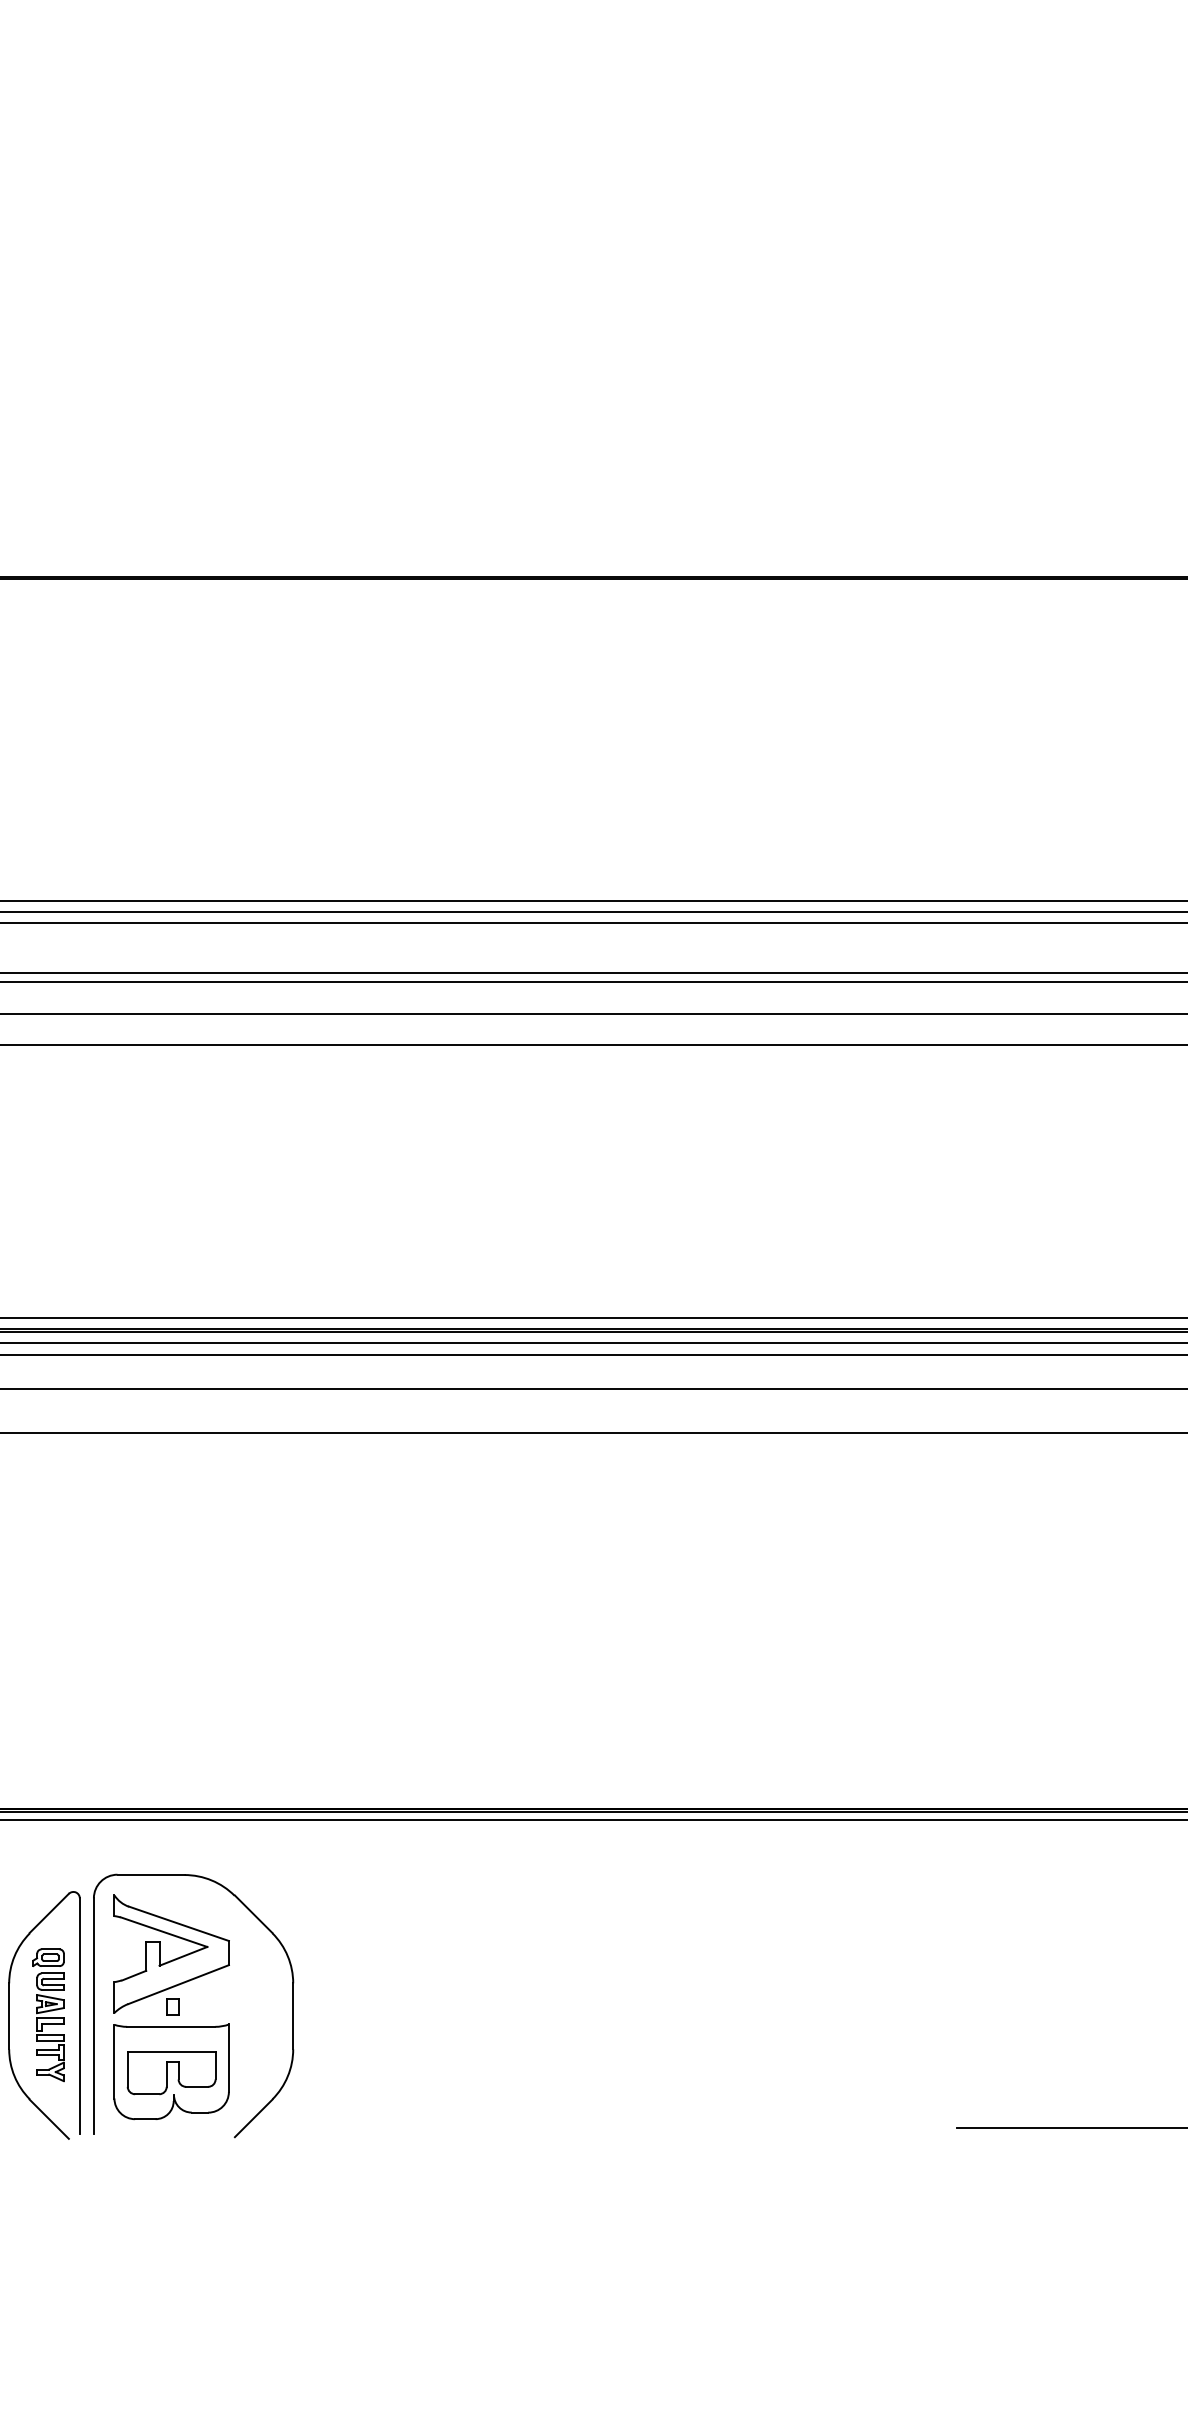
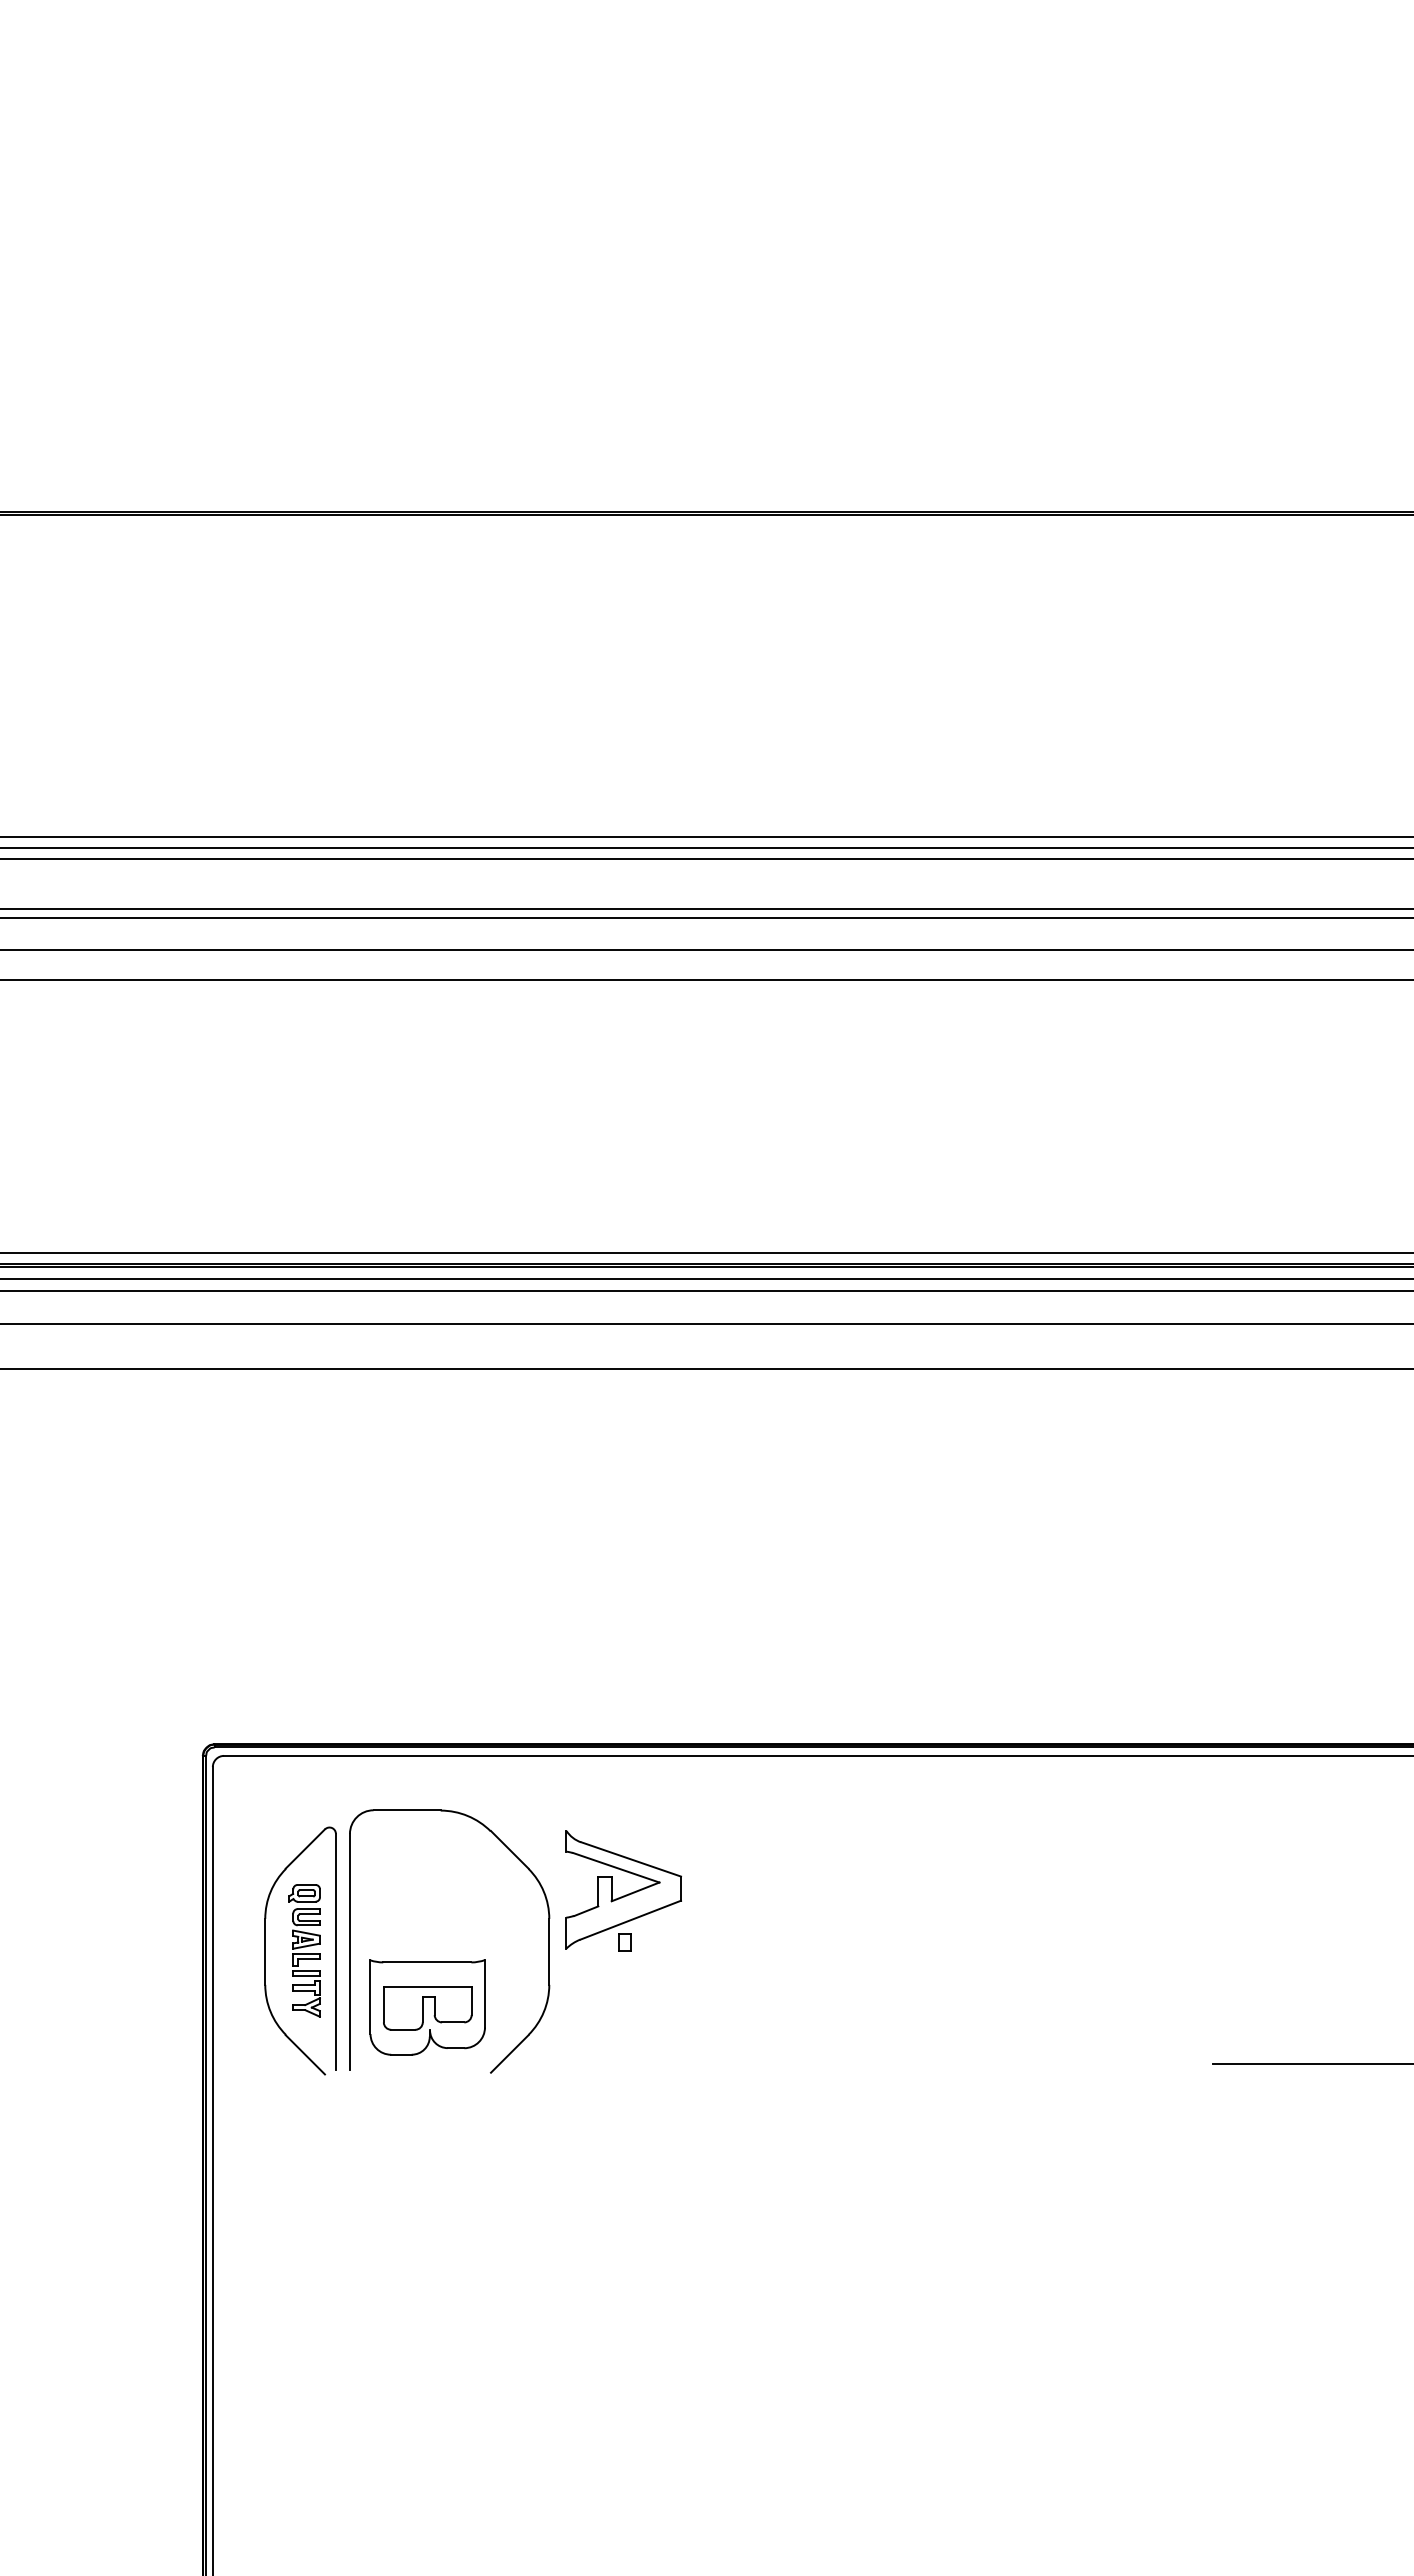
part: (171, 1954) -> (623, 1890), moved

